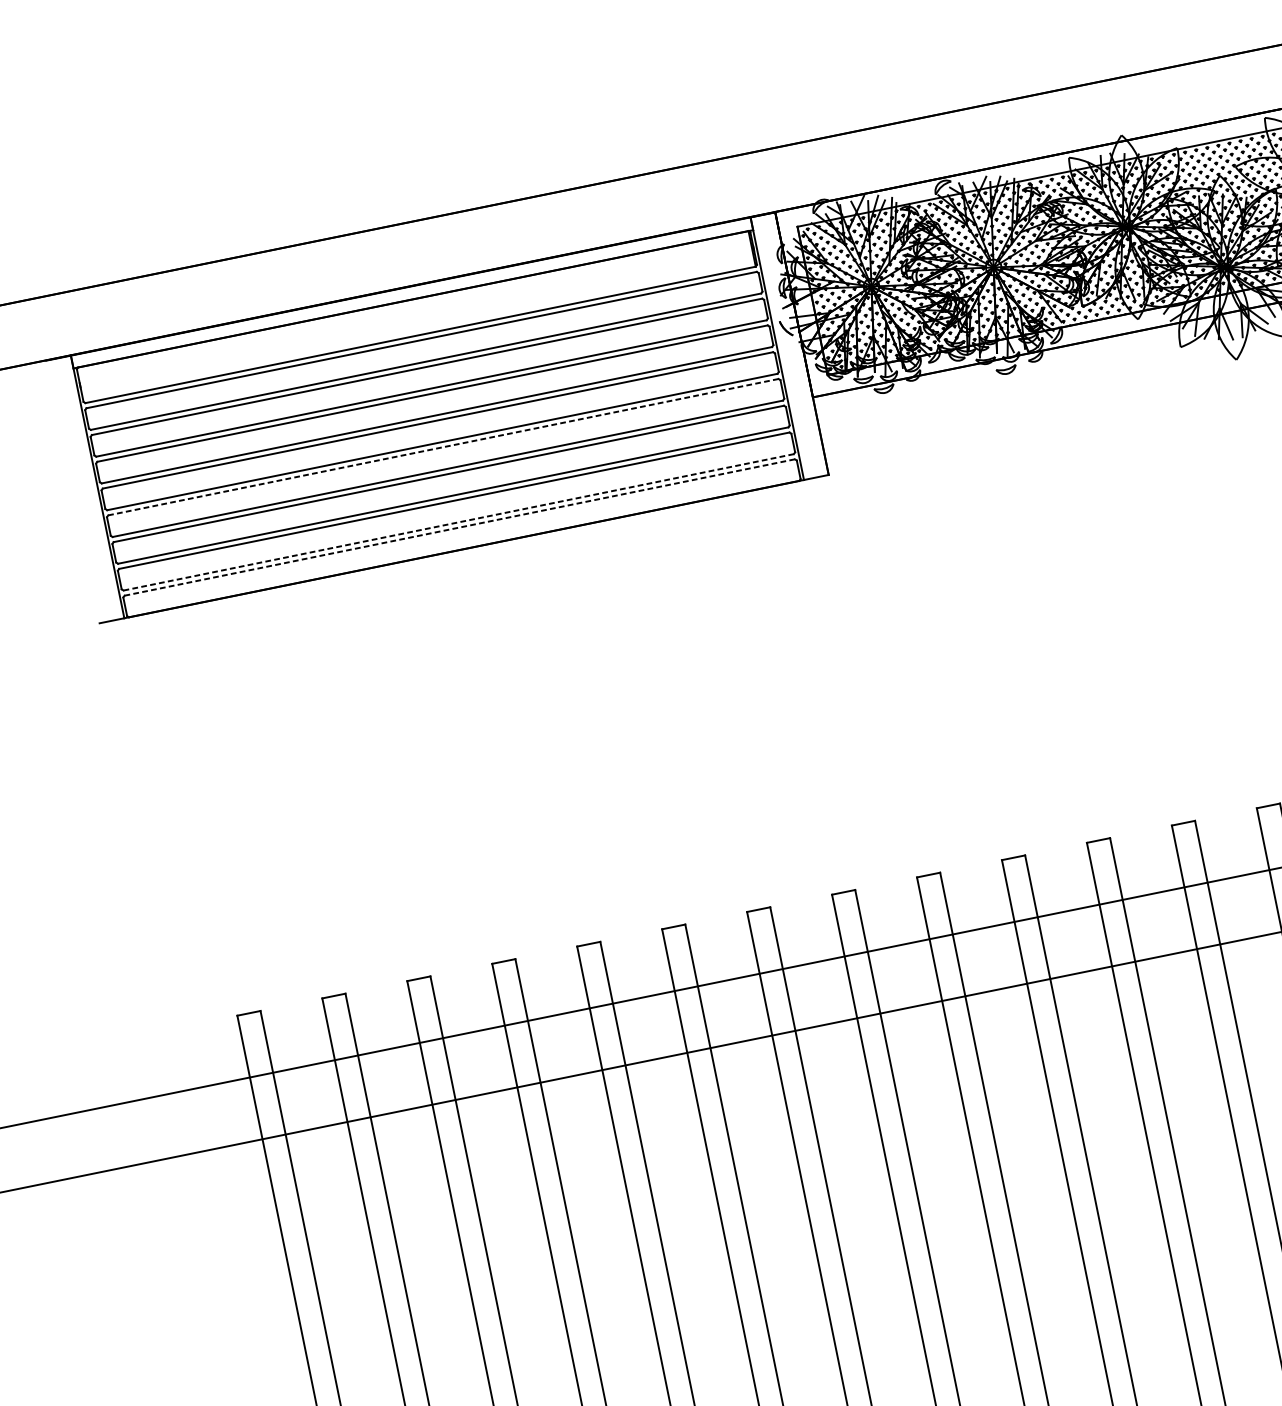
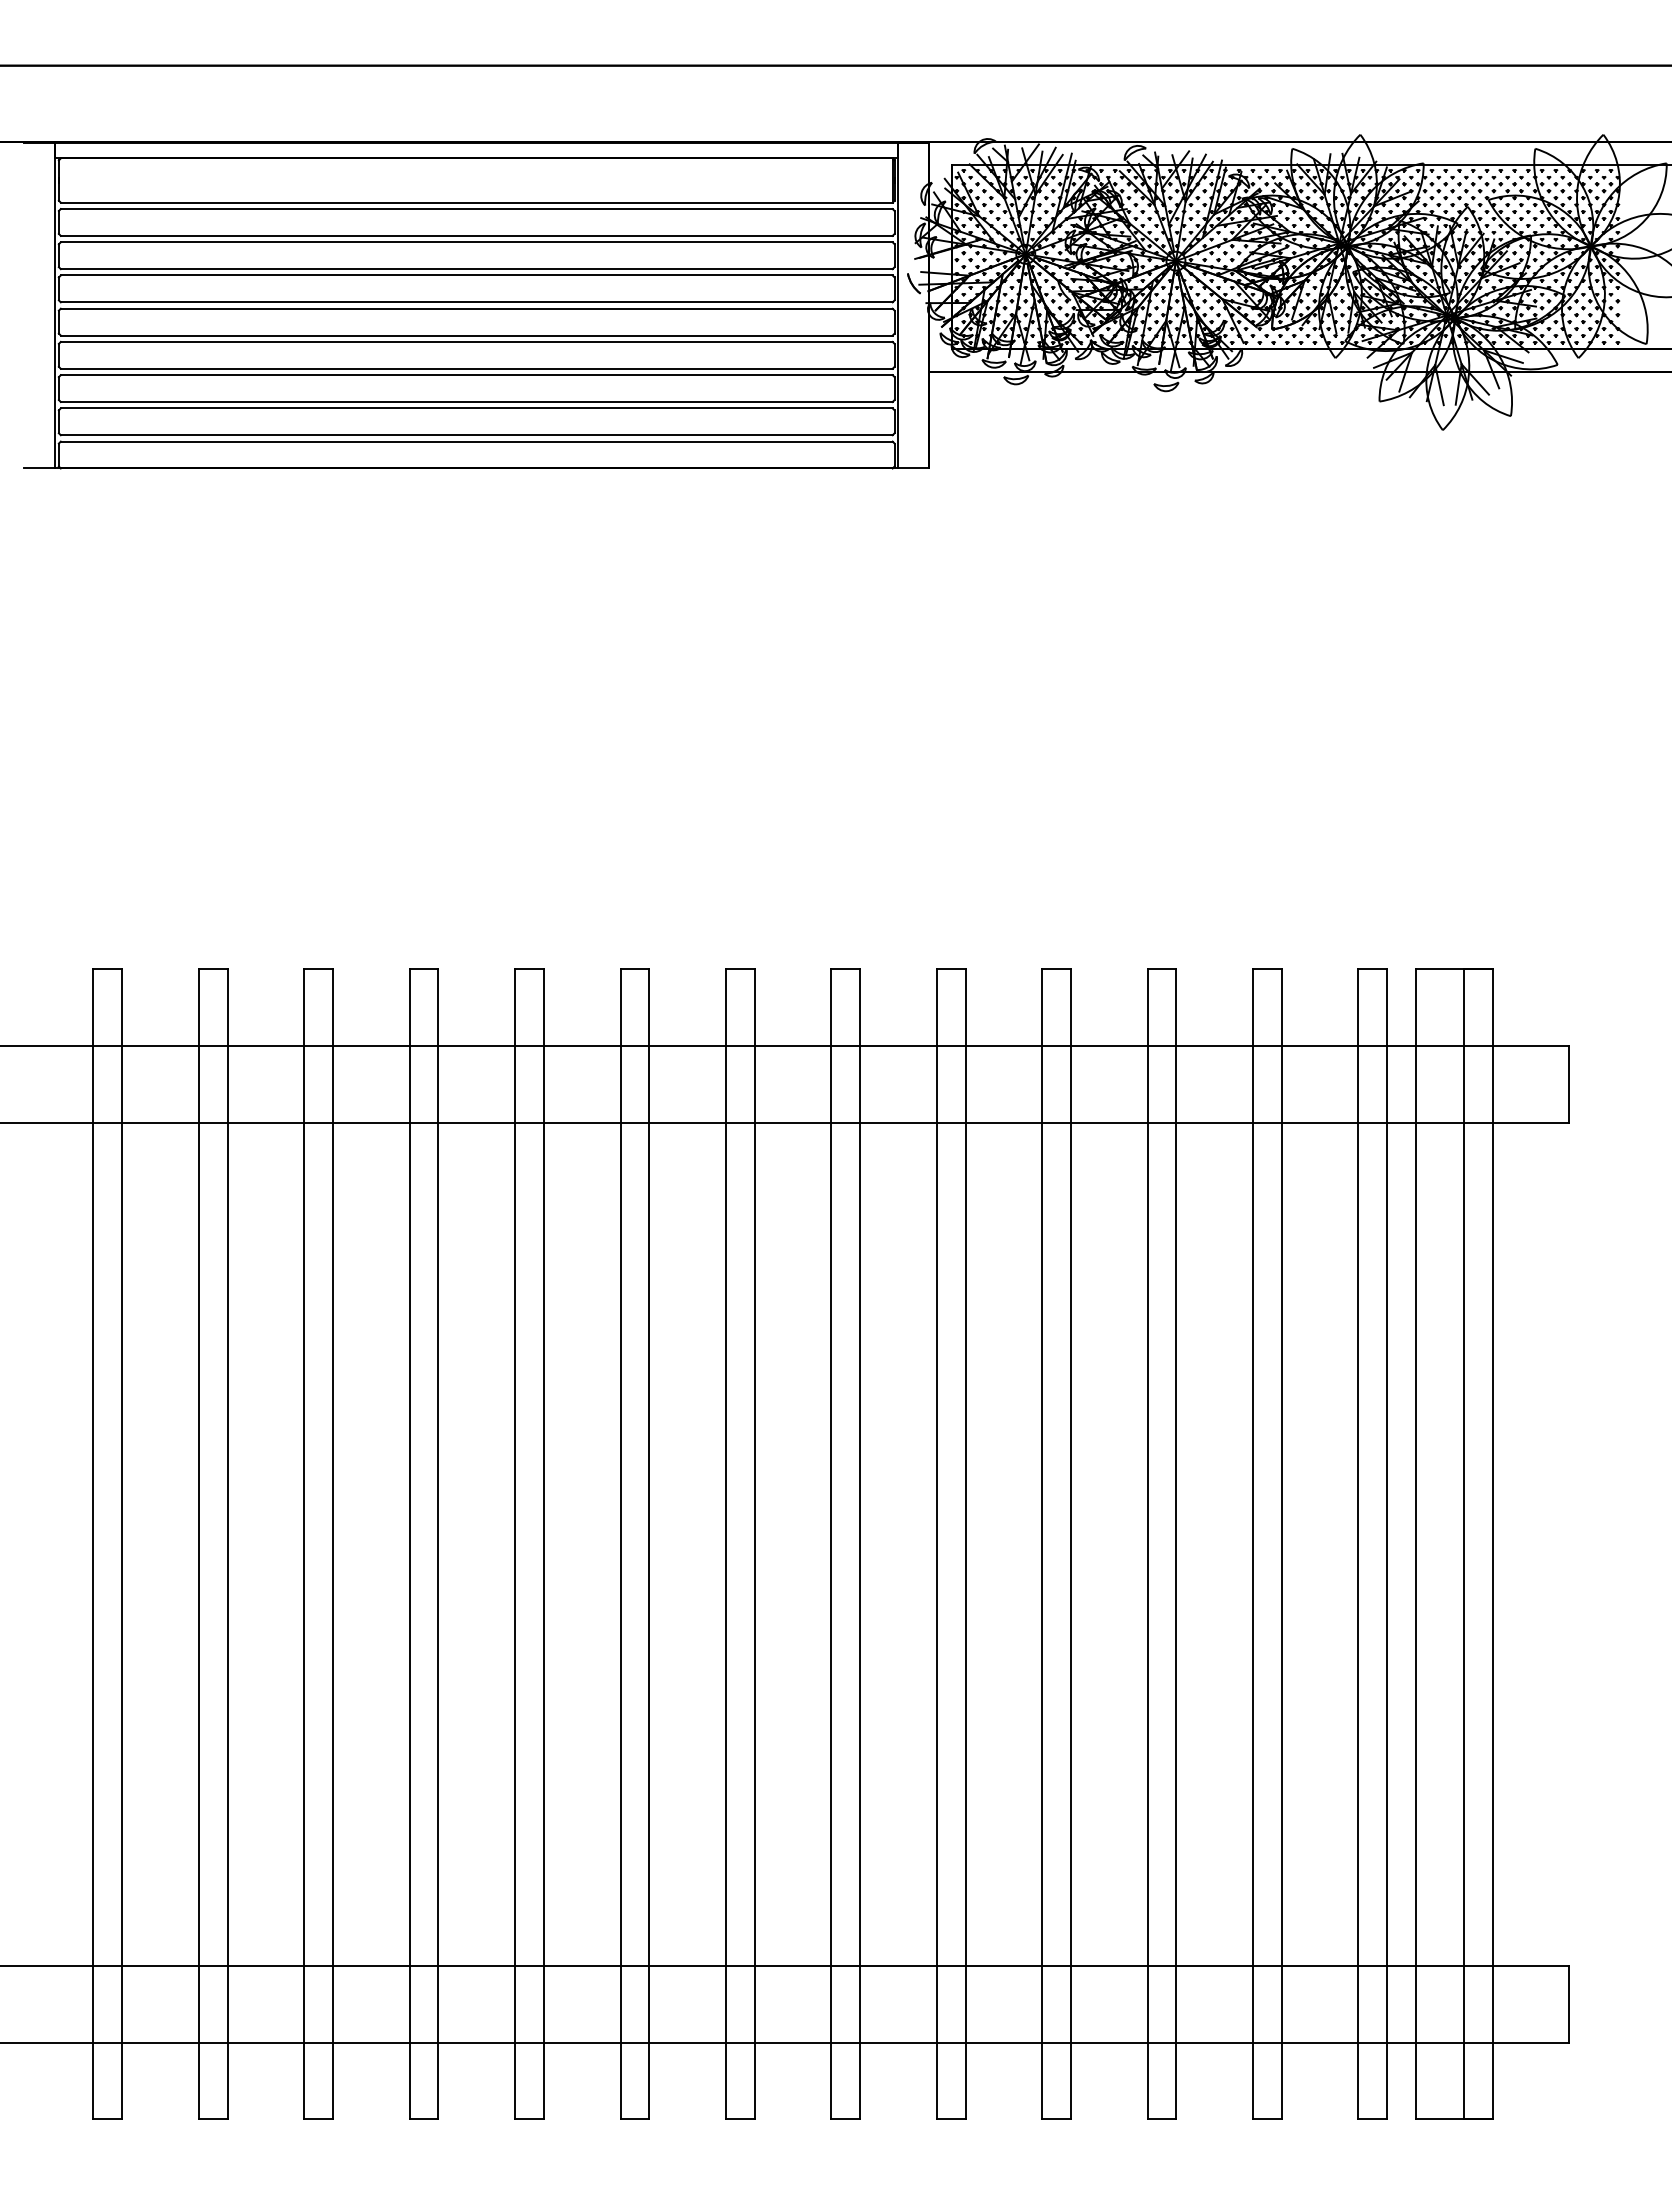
line: (443, 446) -> (476, 341), dashed -> solid
line: (458, 522) -> (476, 435), dashed -> solid
line: (459, 527) -> (476, 441), dashed -> solid

